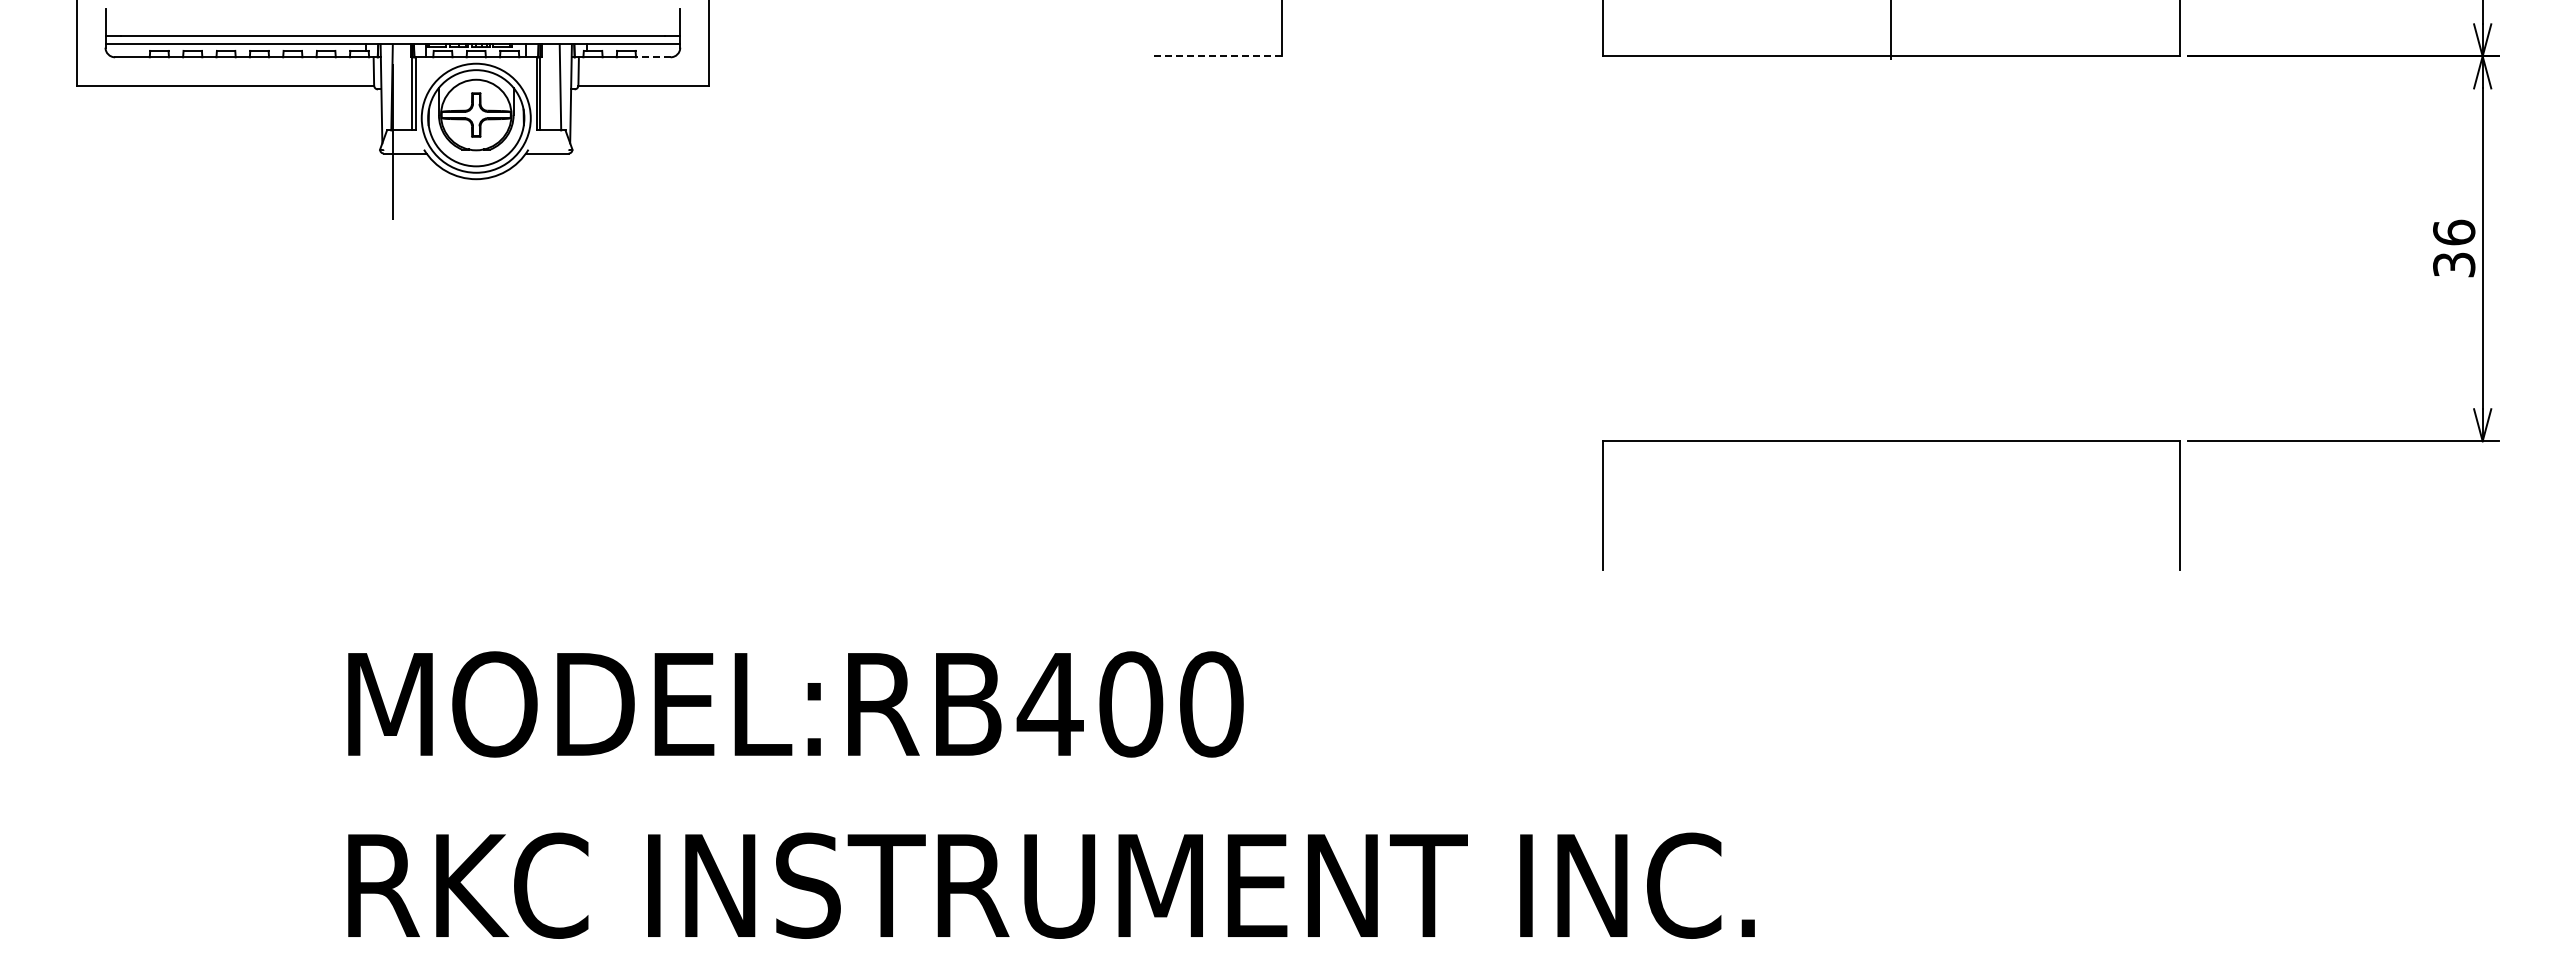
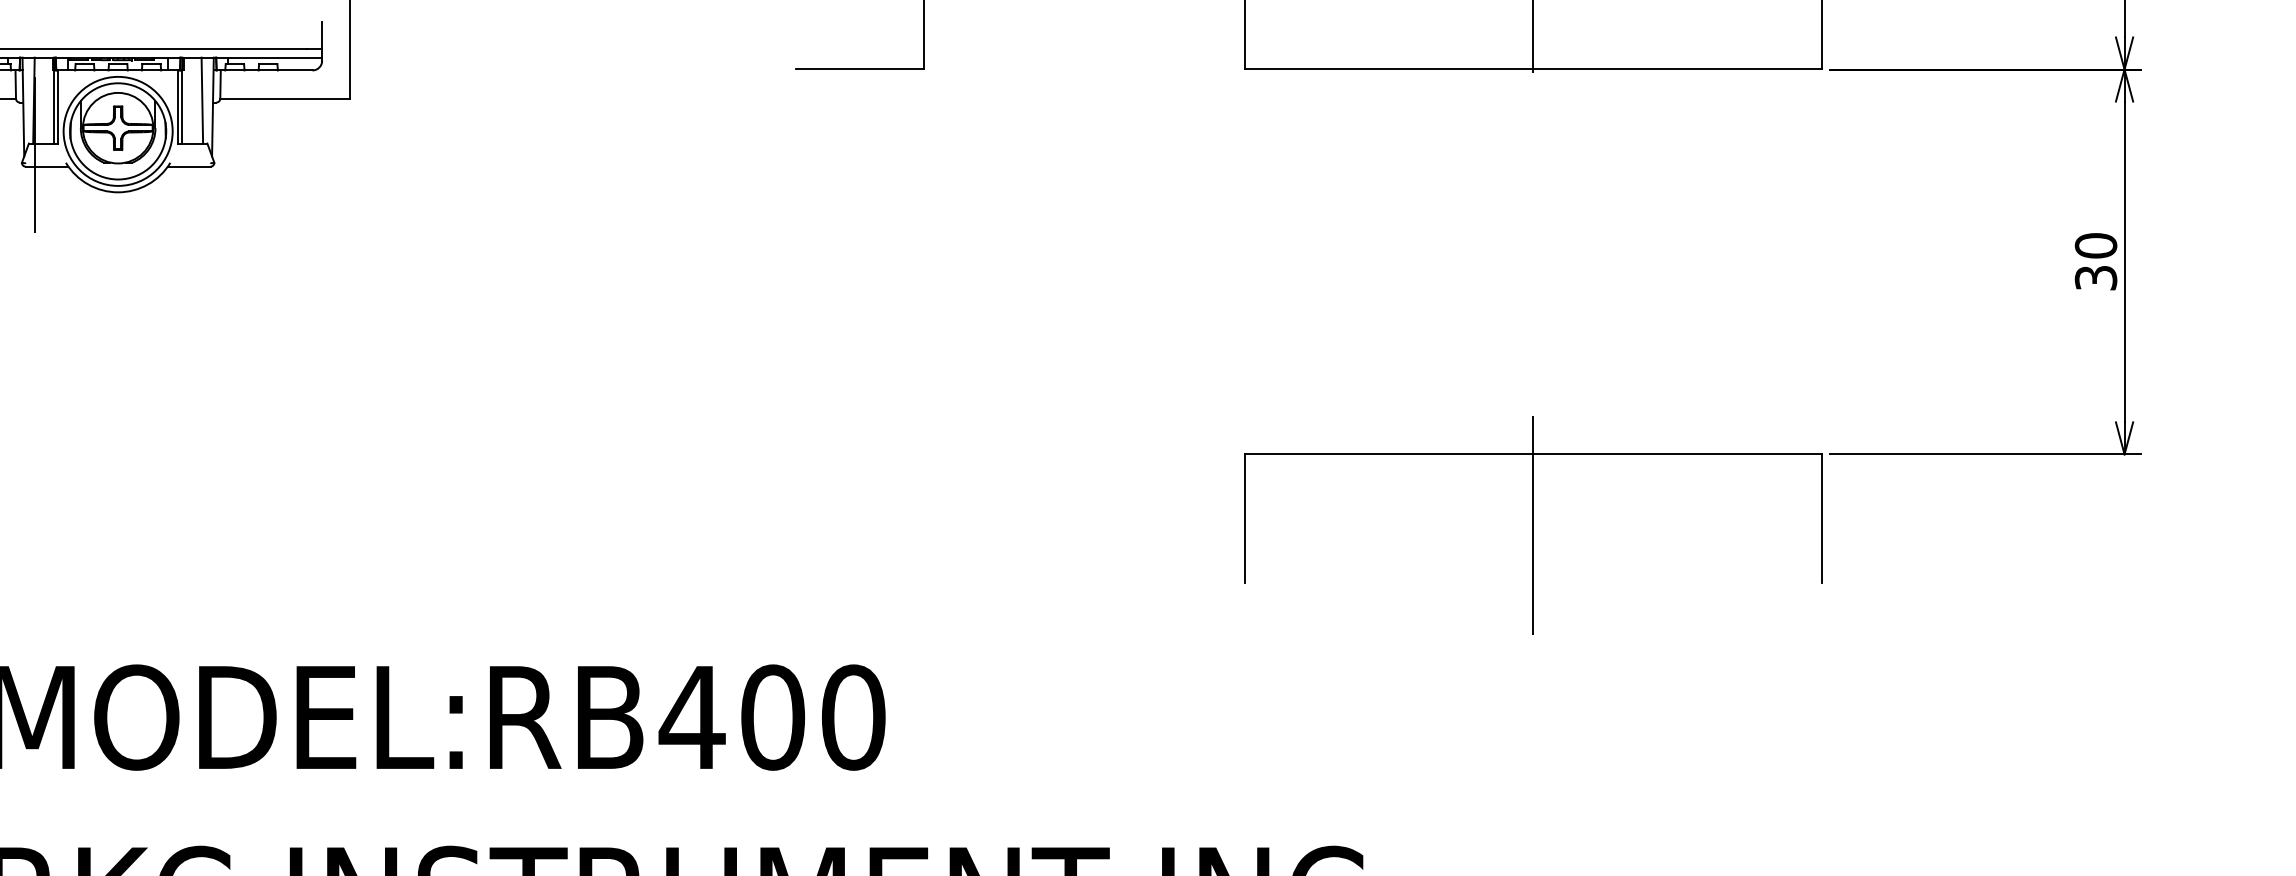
line: (1218, 56) -> (860, 69), dashed -> solid
line: (652, 57) -> (294, 70), dashed -> solid
text: (2454, 232) -> (2096, 245), 36 -> 30
line: (1891, 512) -> (1533, 525), added

